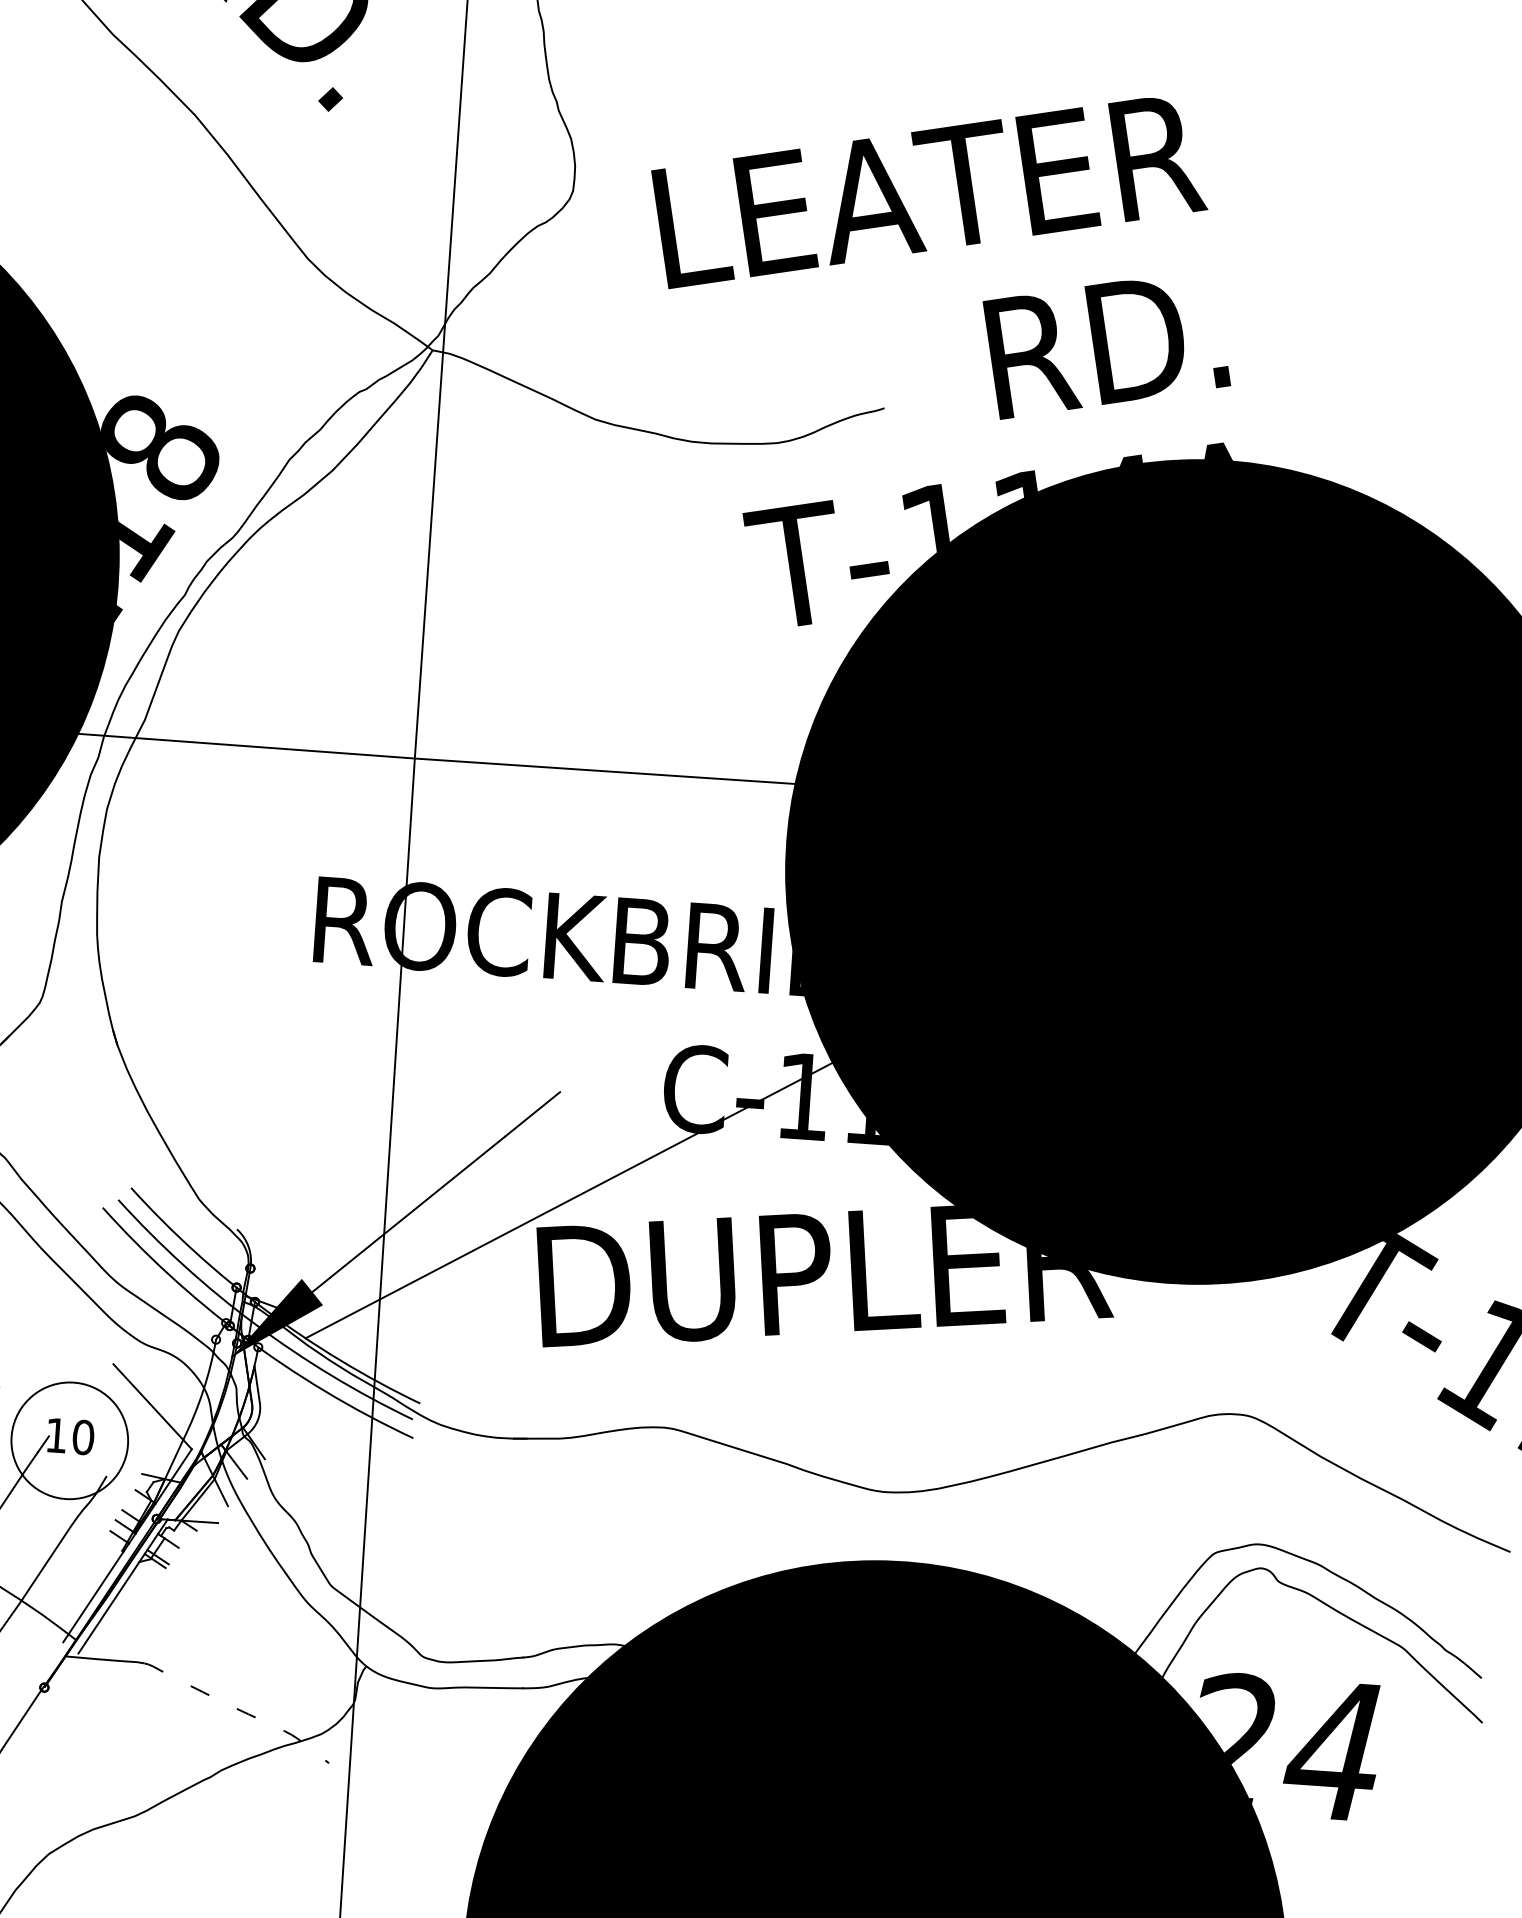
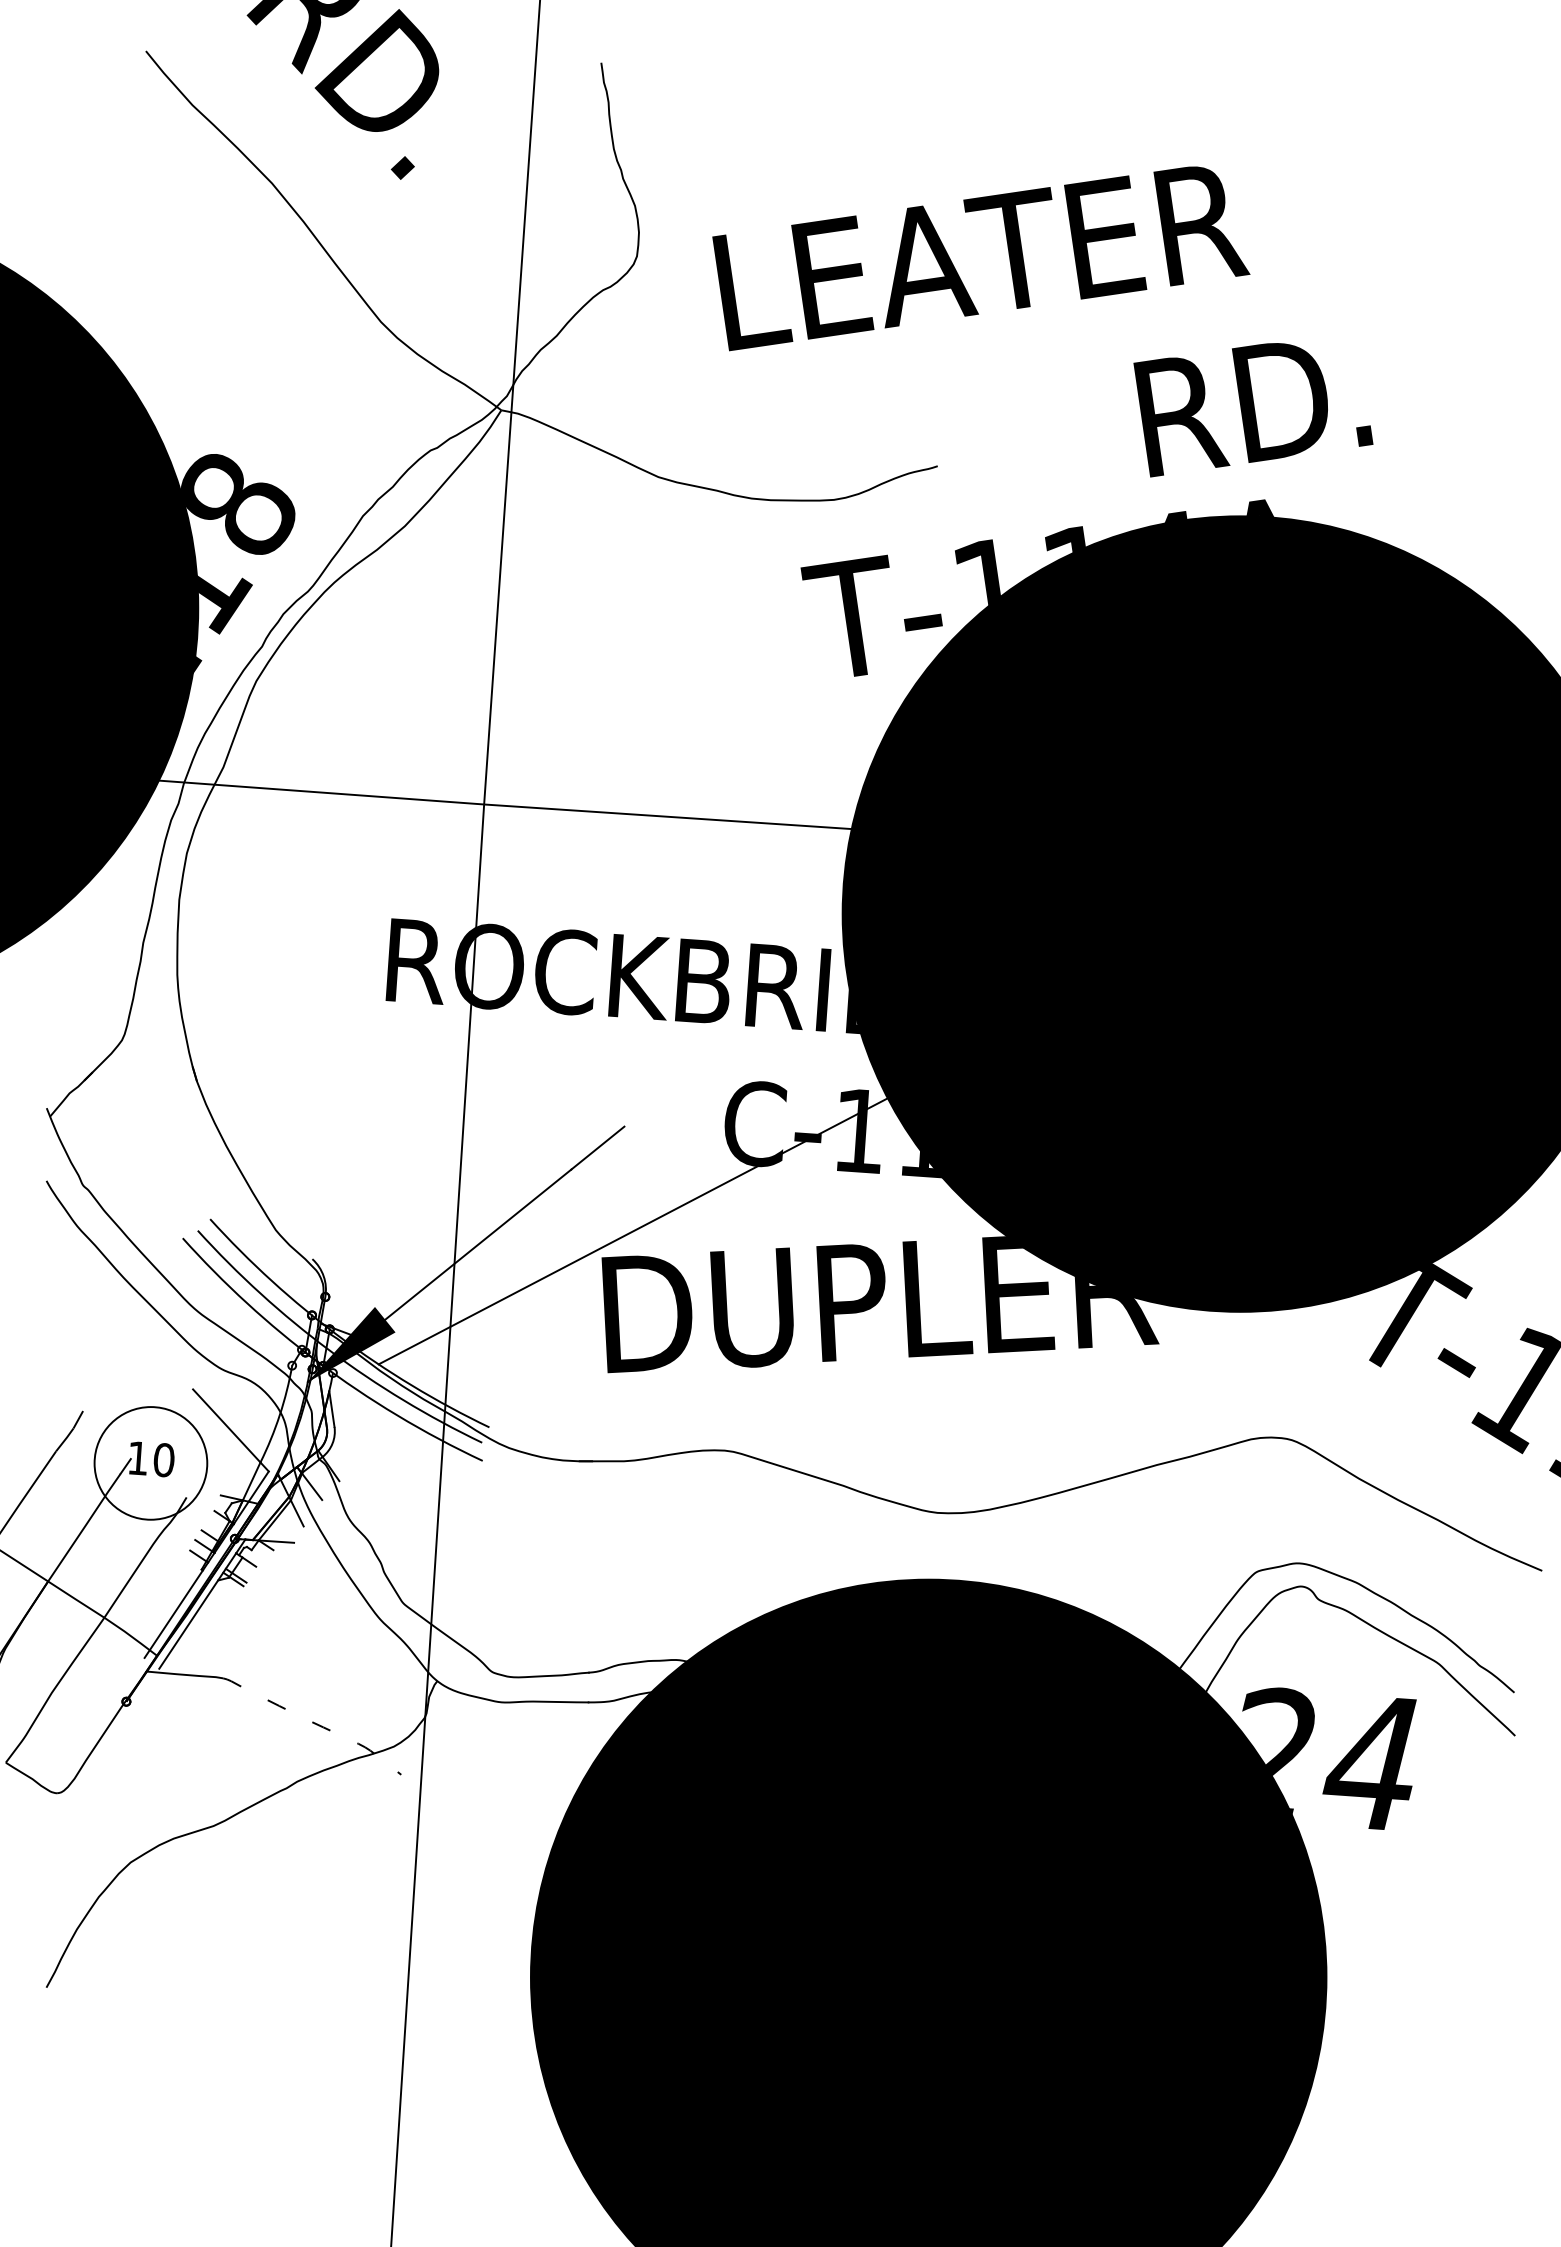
text: (1106, 350) -> (1253, 410), moved

